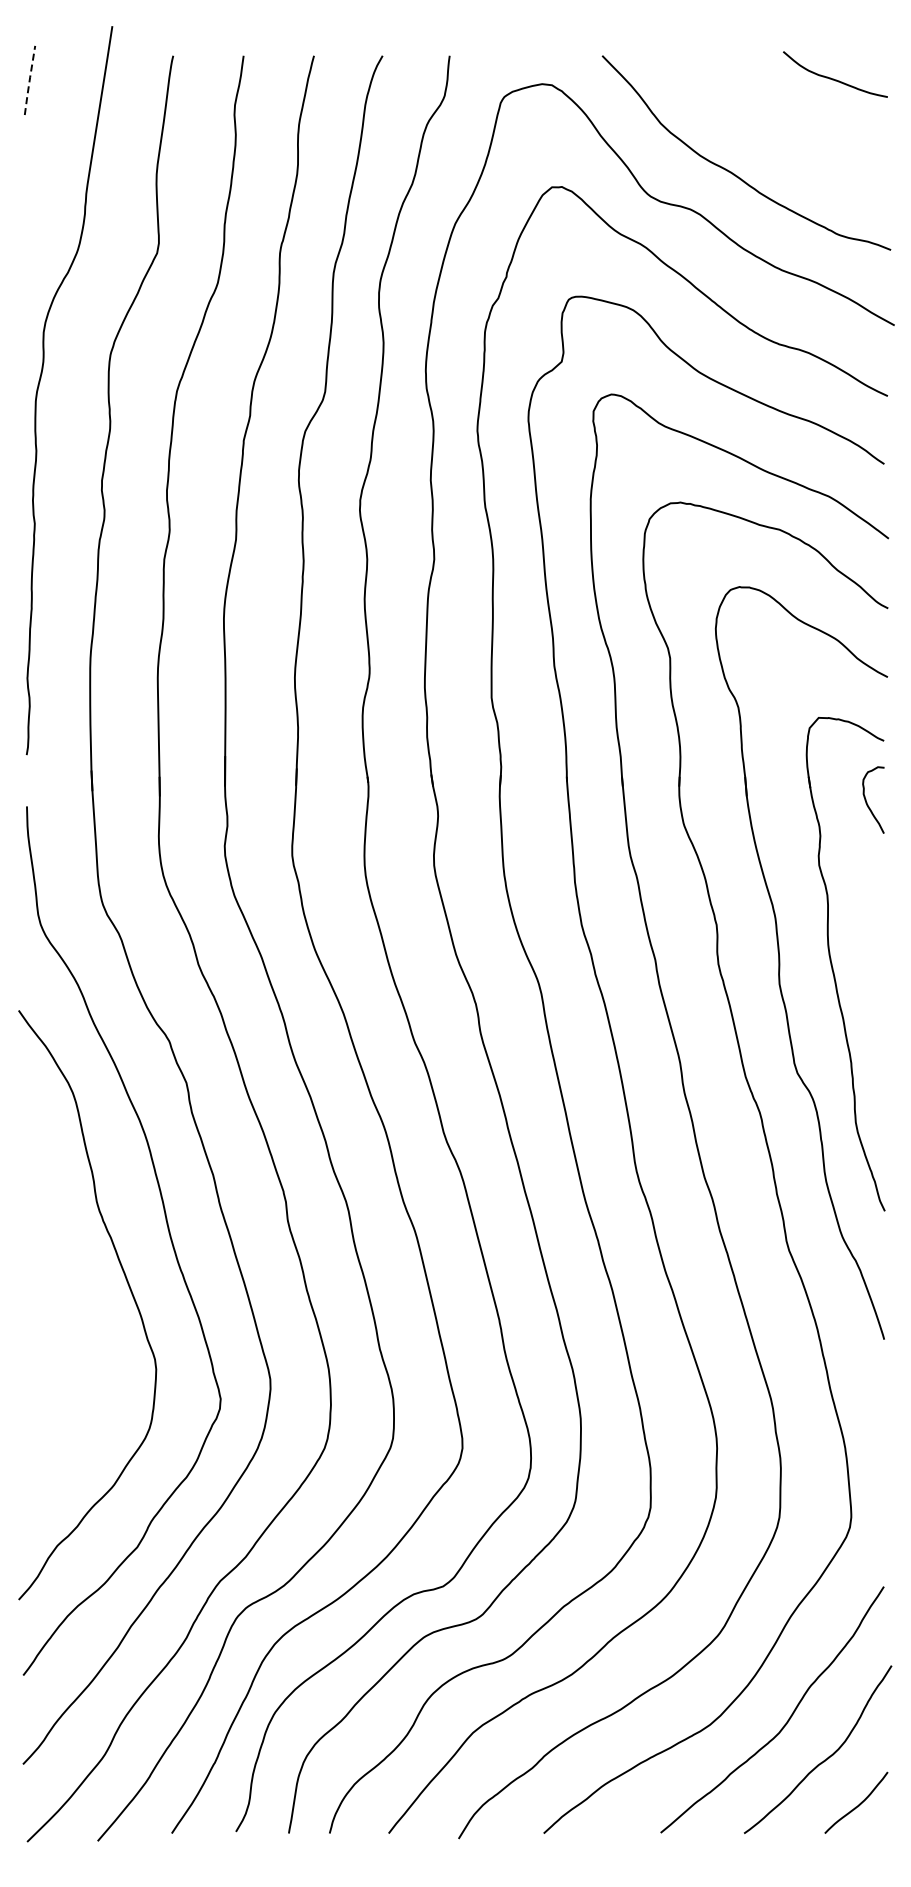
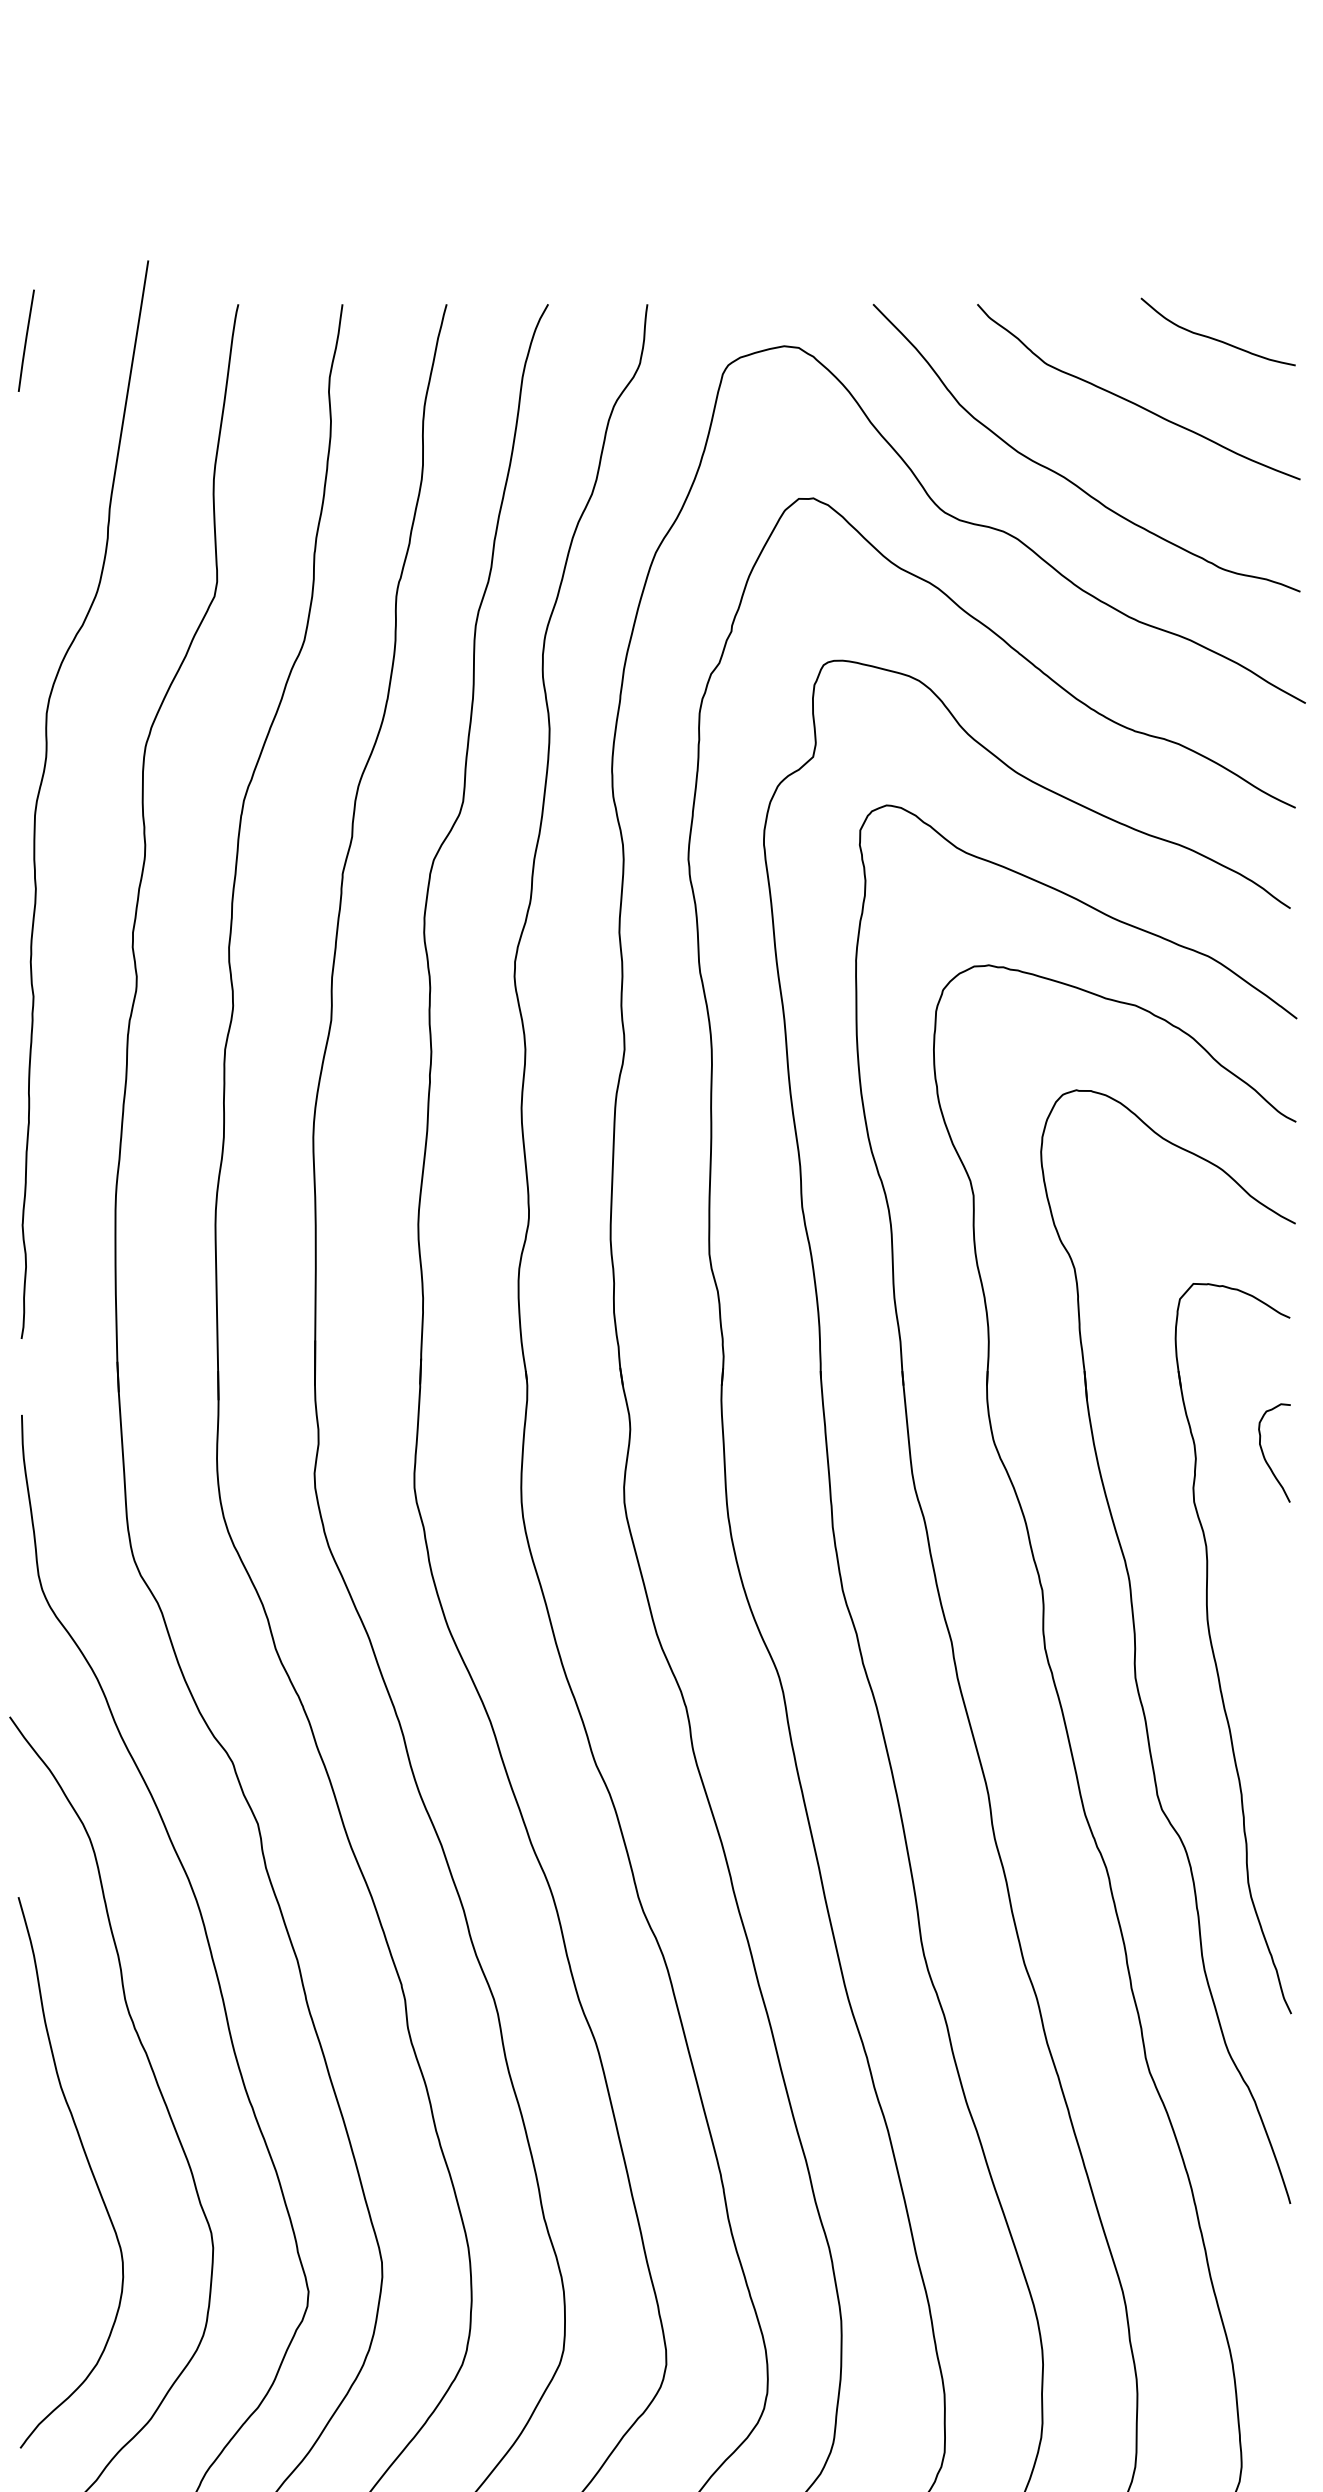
line: (29, 79) -> (25, 339), dashed -> solid
curve: (778, 121) -> (1133, 401), added
curve: (867, 802) -> (1265, 1456), moved
curve: (71, 1313) -> (87, 2165), added

